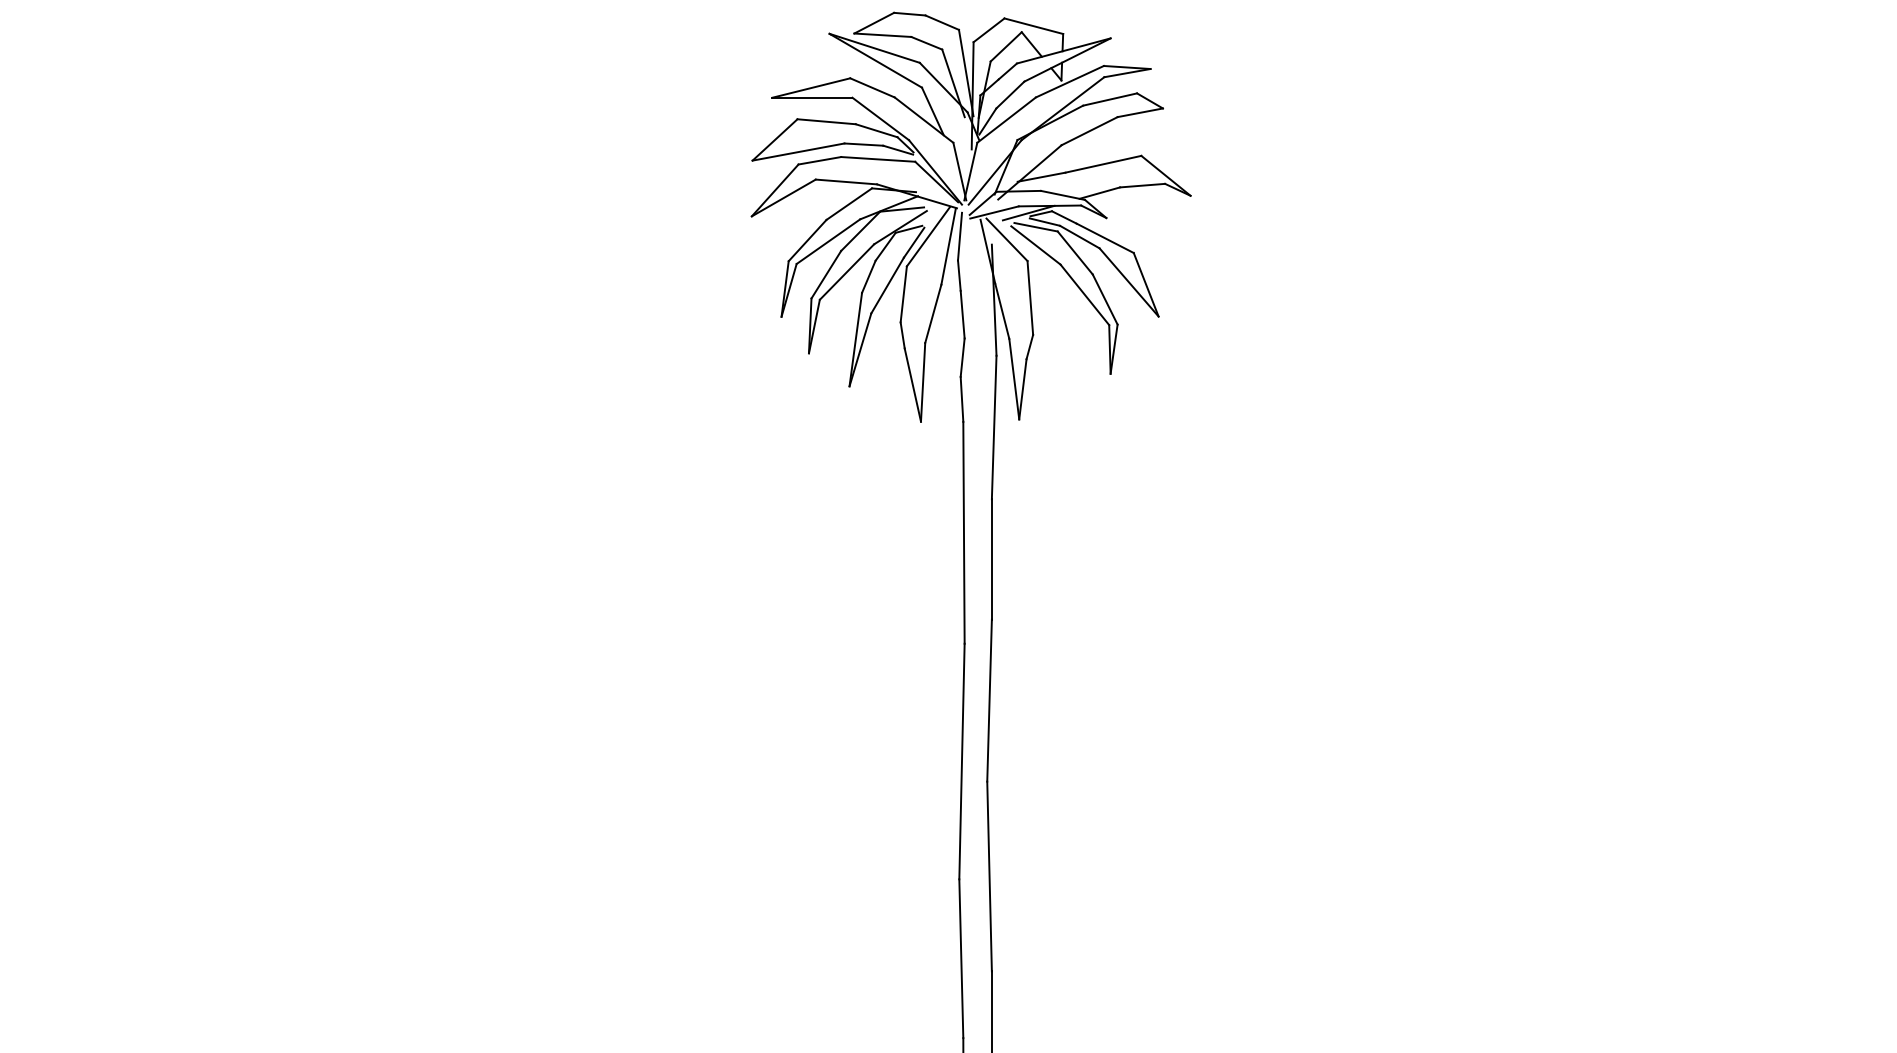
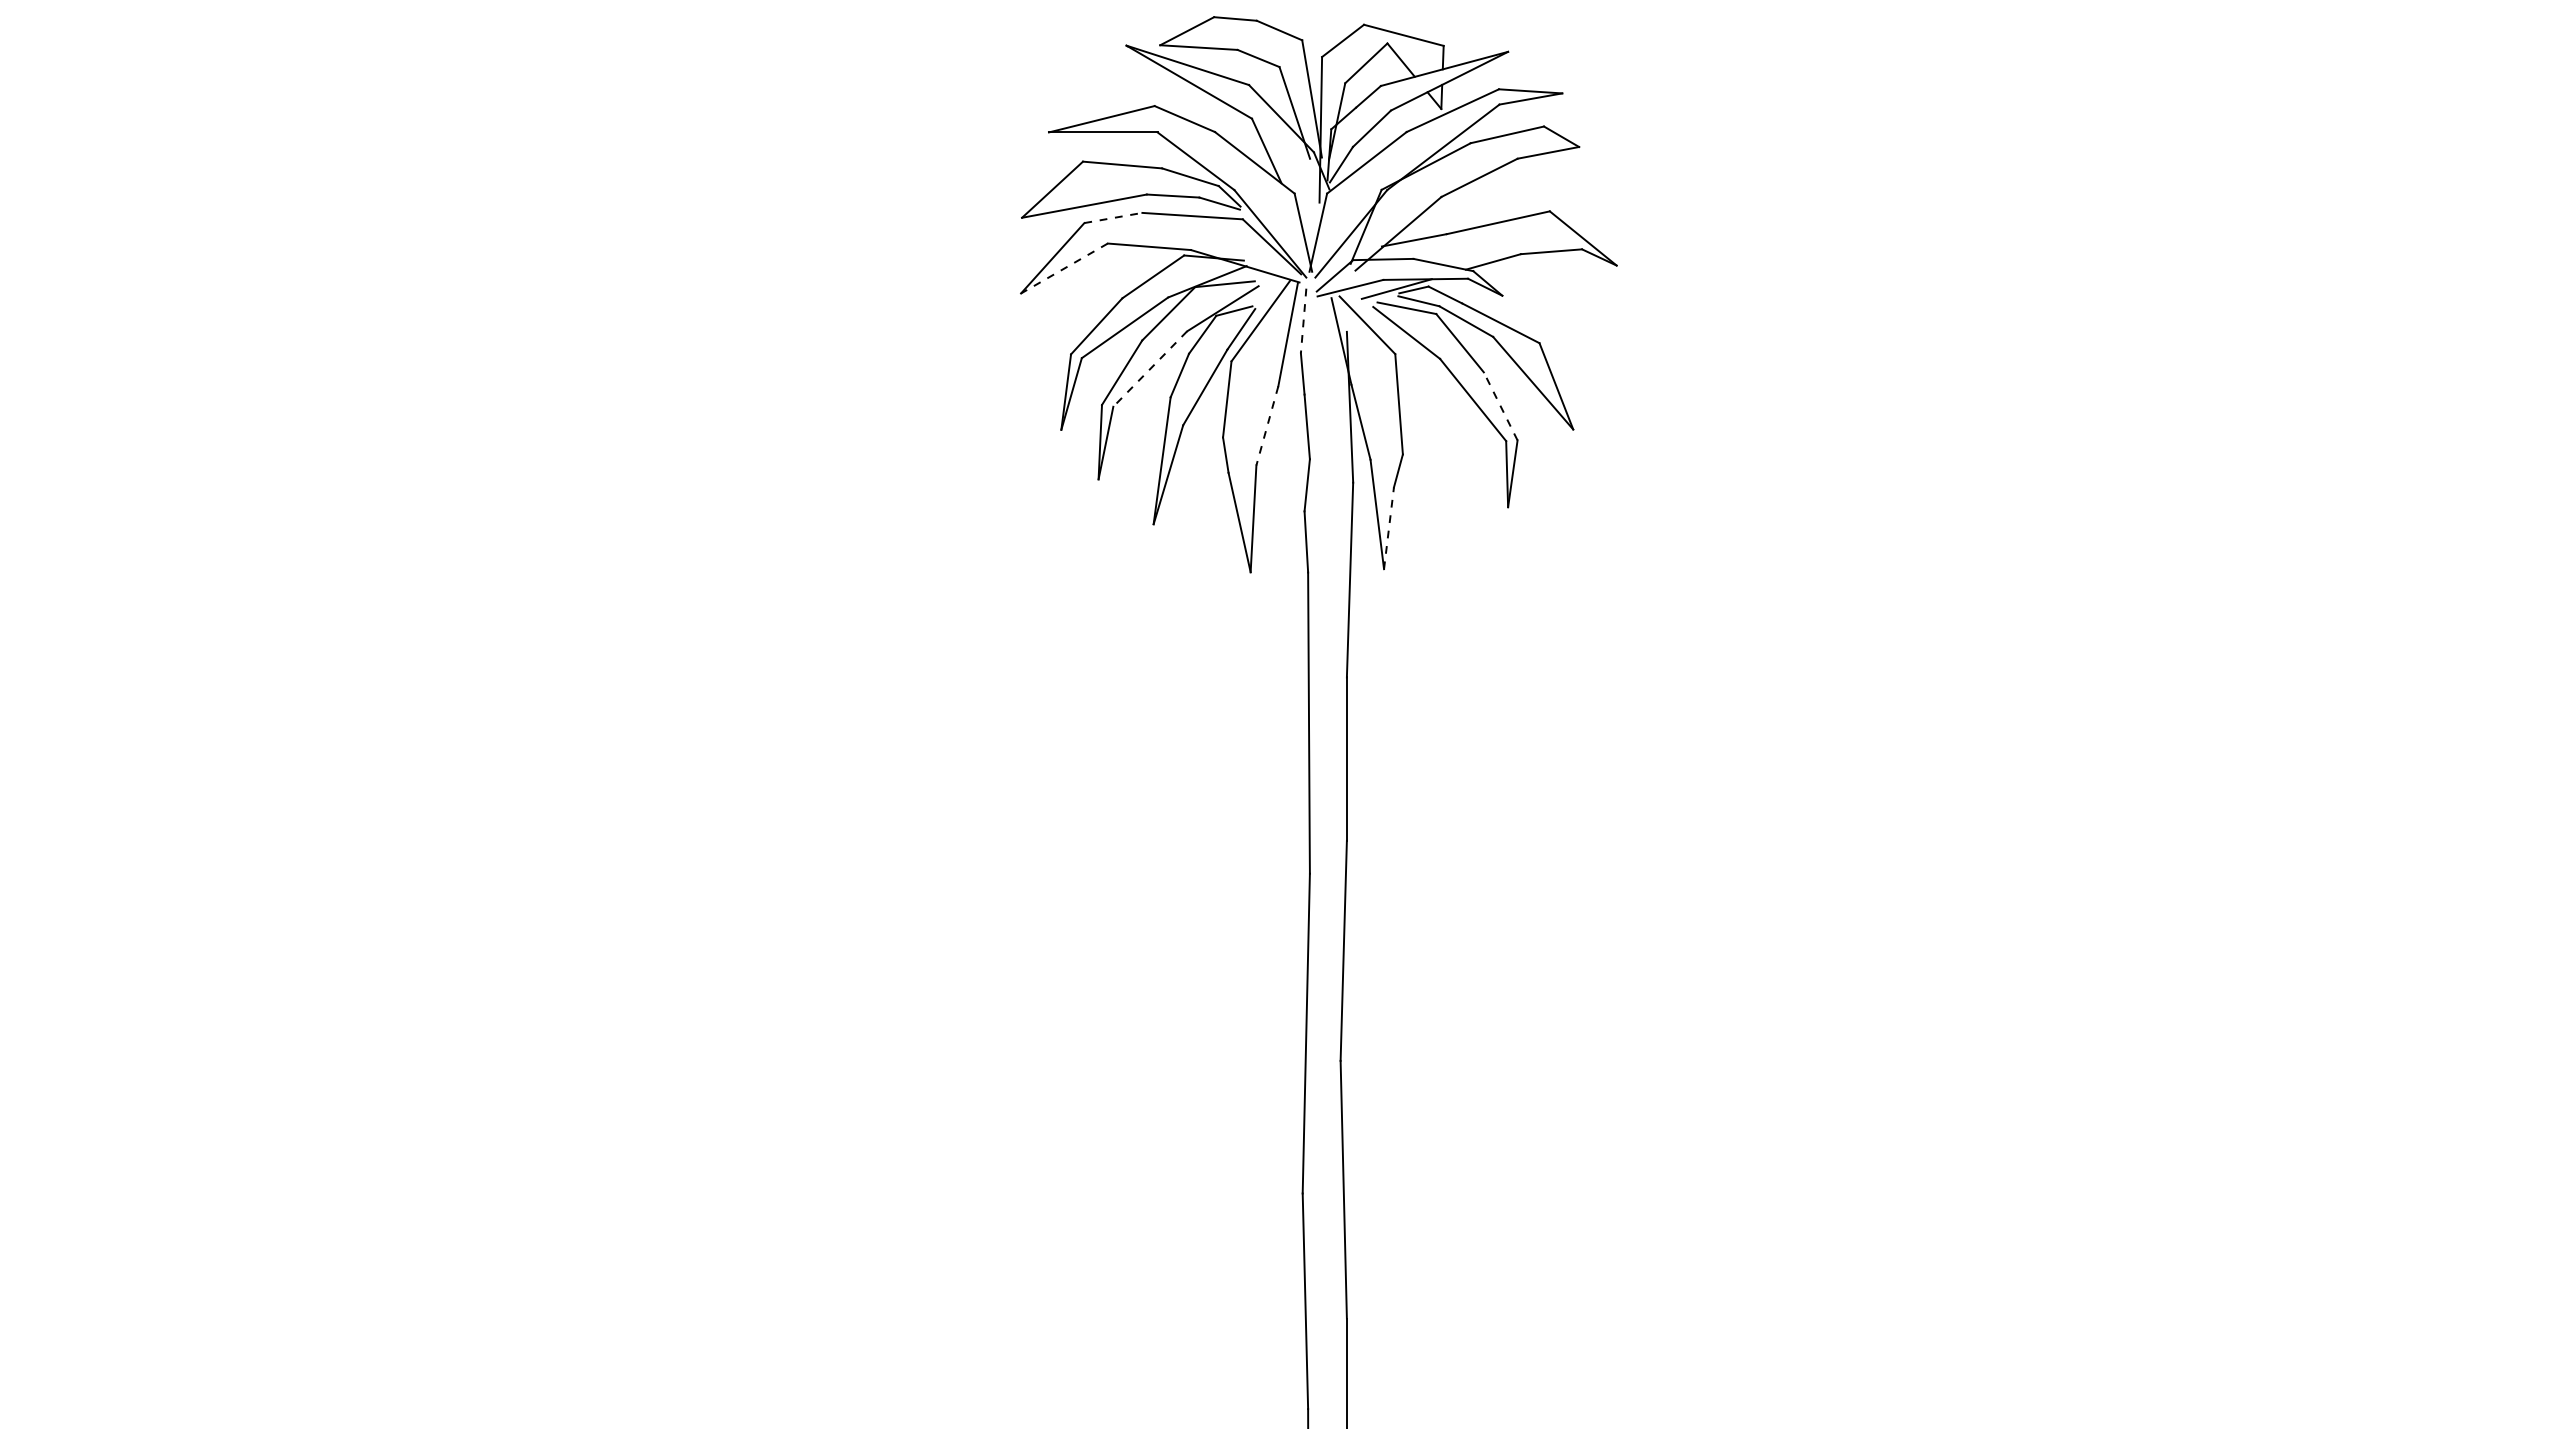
line: (819, 160) -> (1113, 217), solid -> dashed
line: (783, 197) -> (1064, 268), solid -> dashed
line: (959, 237) -> (1303, 321), solid -> dashed
line: (847, 272) -> (1150, 369), solid -> dashed
line: (1105, 299) -> (1500, 406), solid -> dashed
line: (933, 314) -> (1267, 426), solid -> dashed
line: (1023, 388) -> (1389, 527), solid -> dashed

